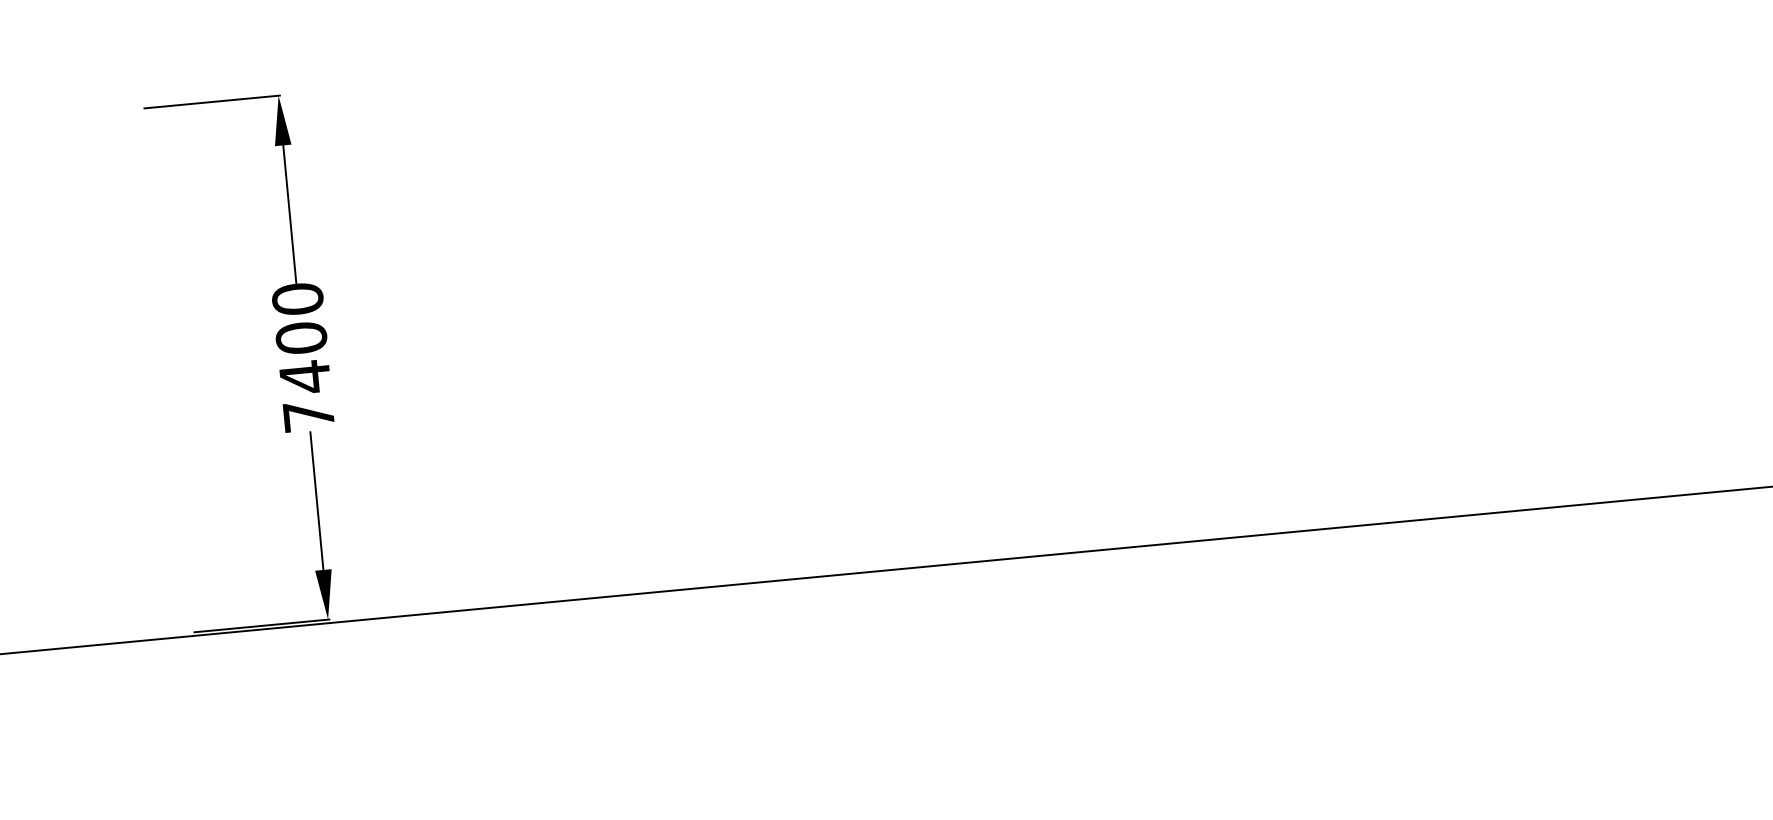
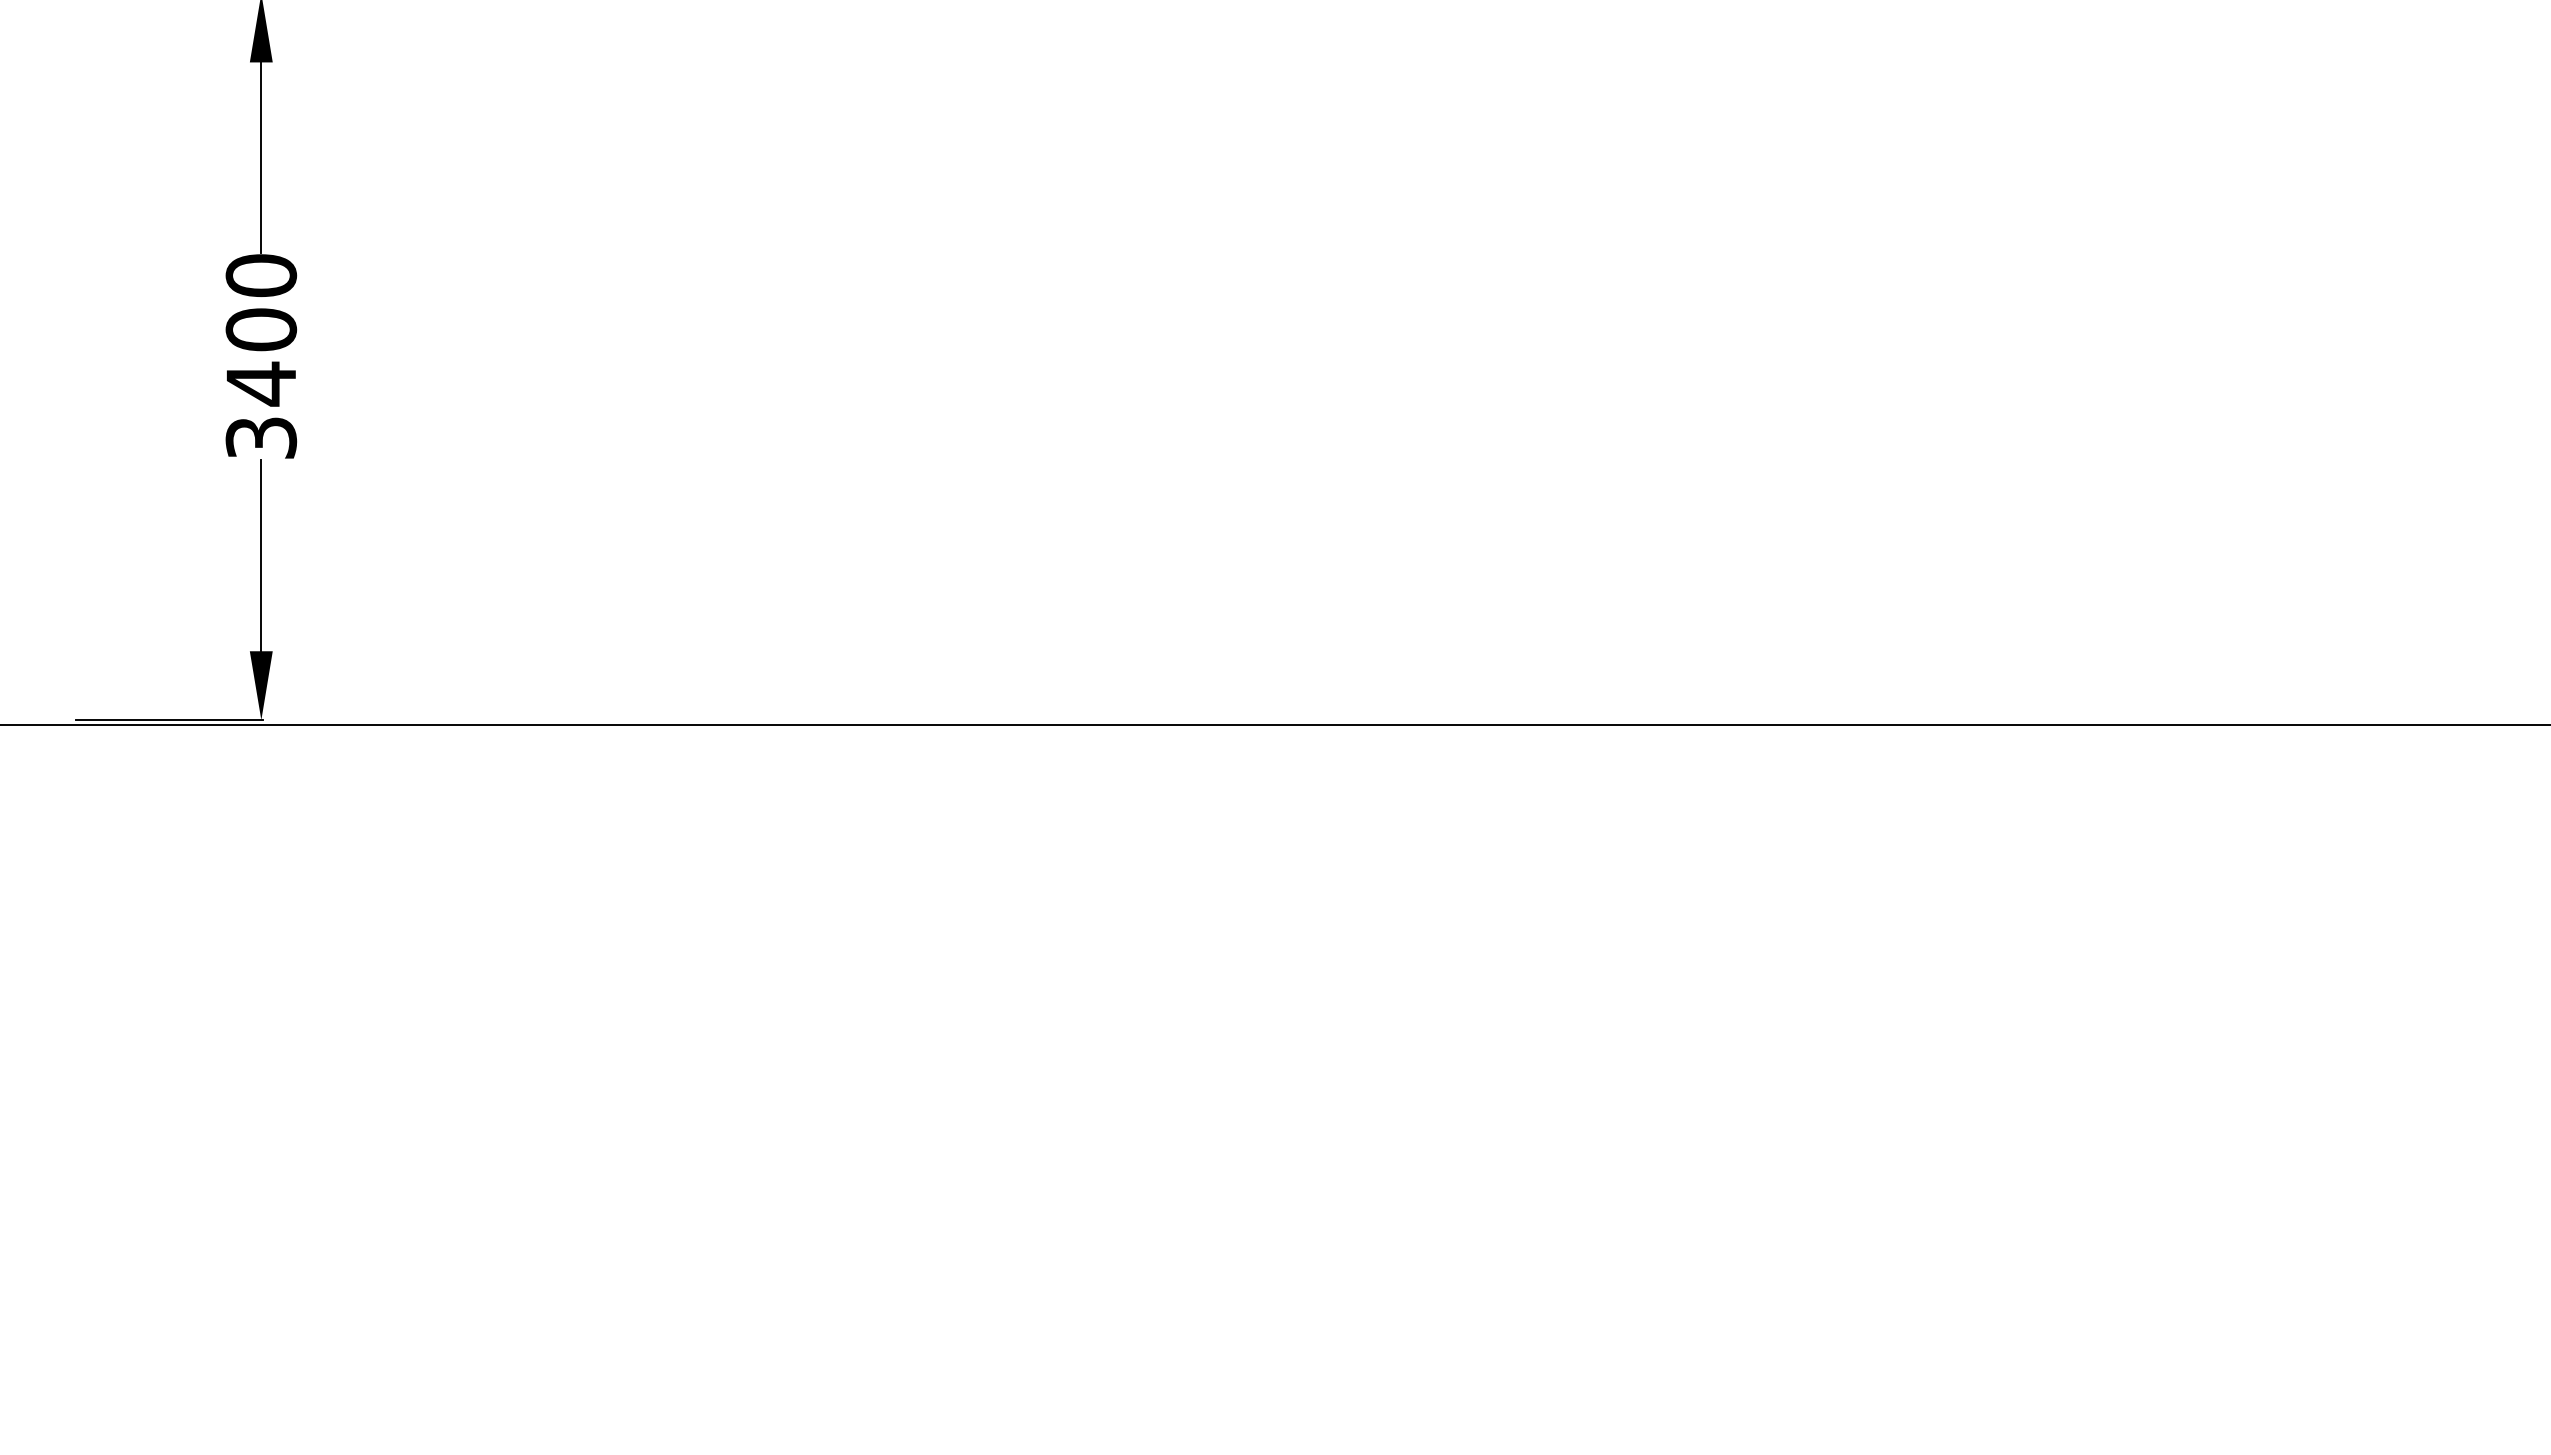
text: (308, 415) -> (261, 437), 7400 -> 3400

